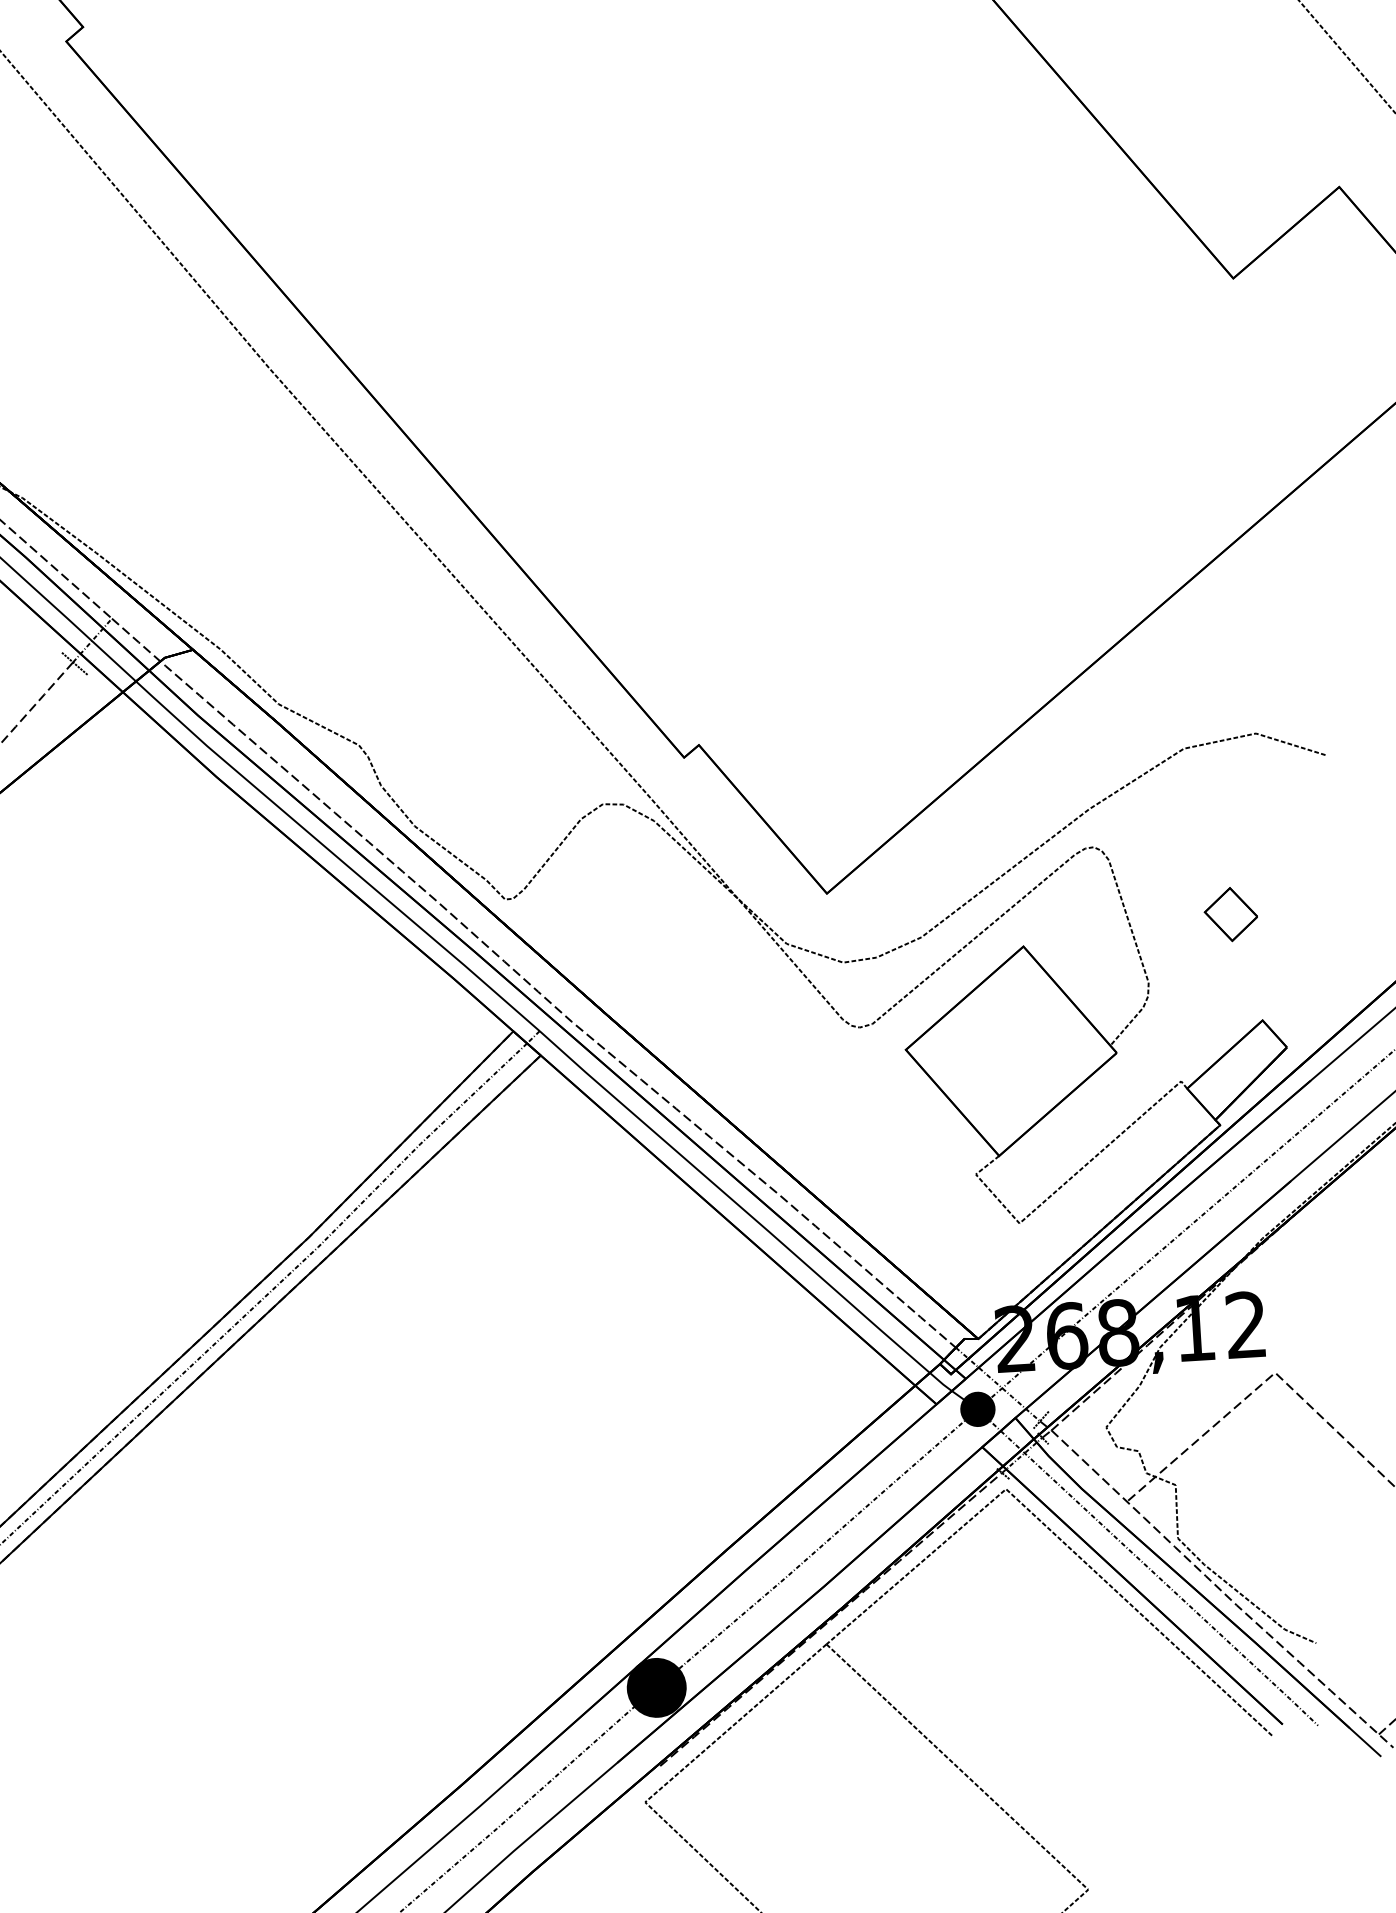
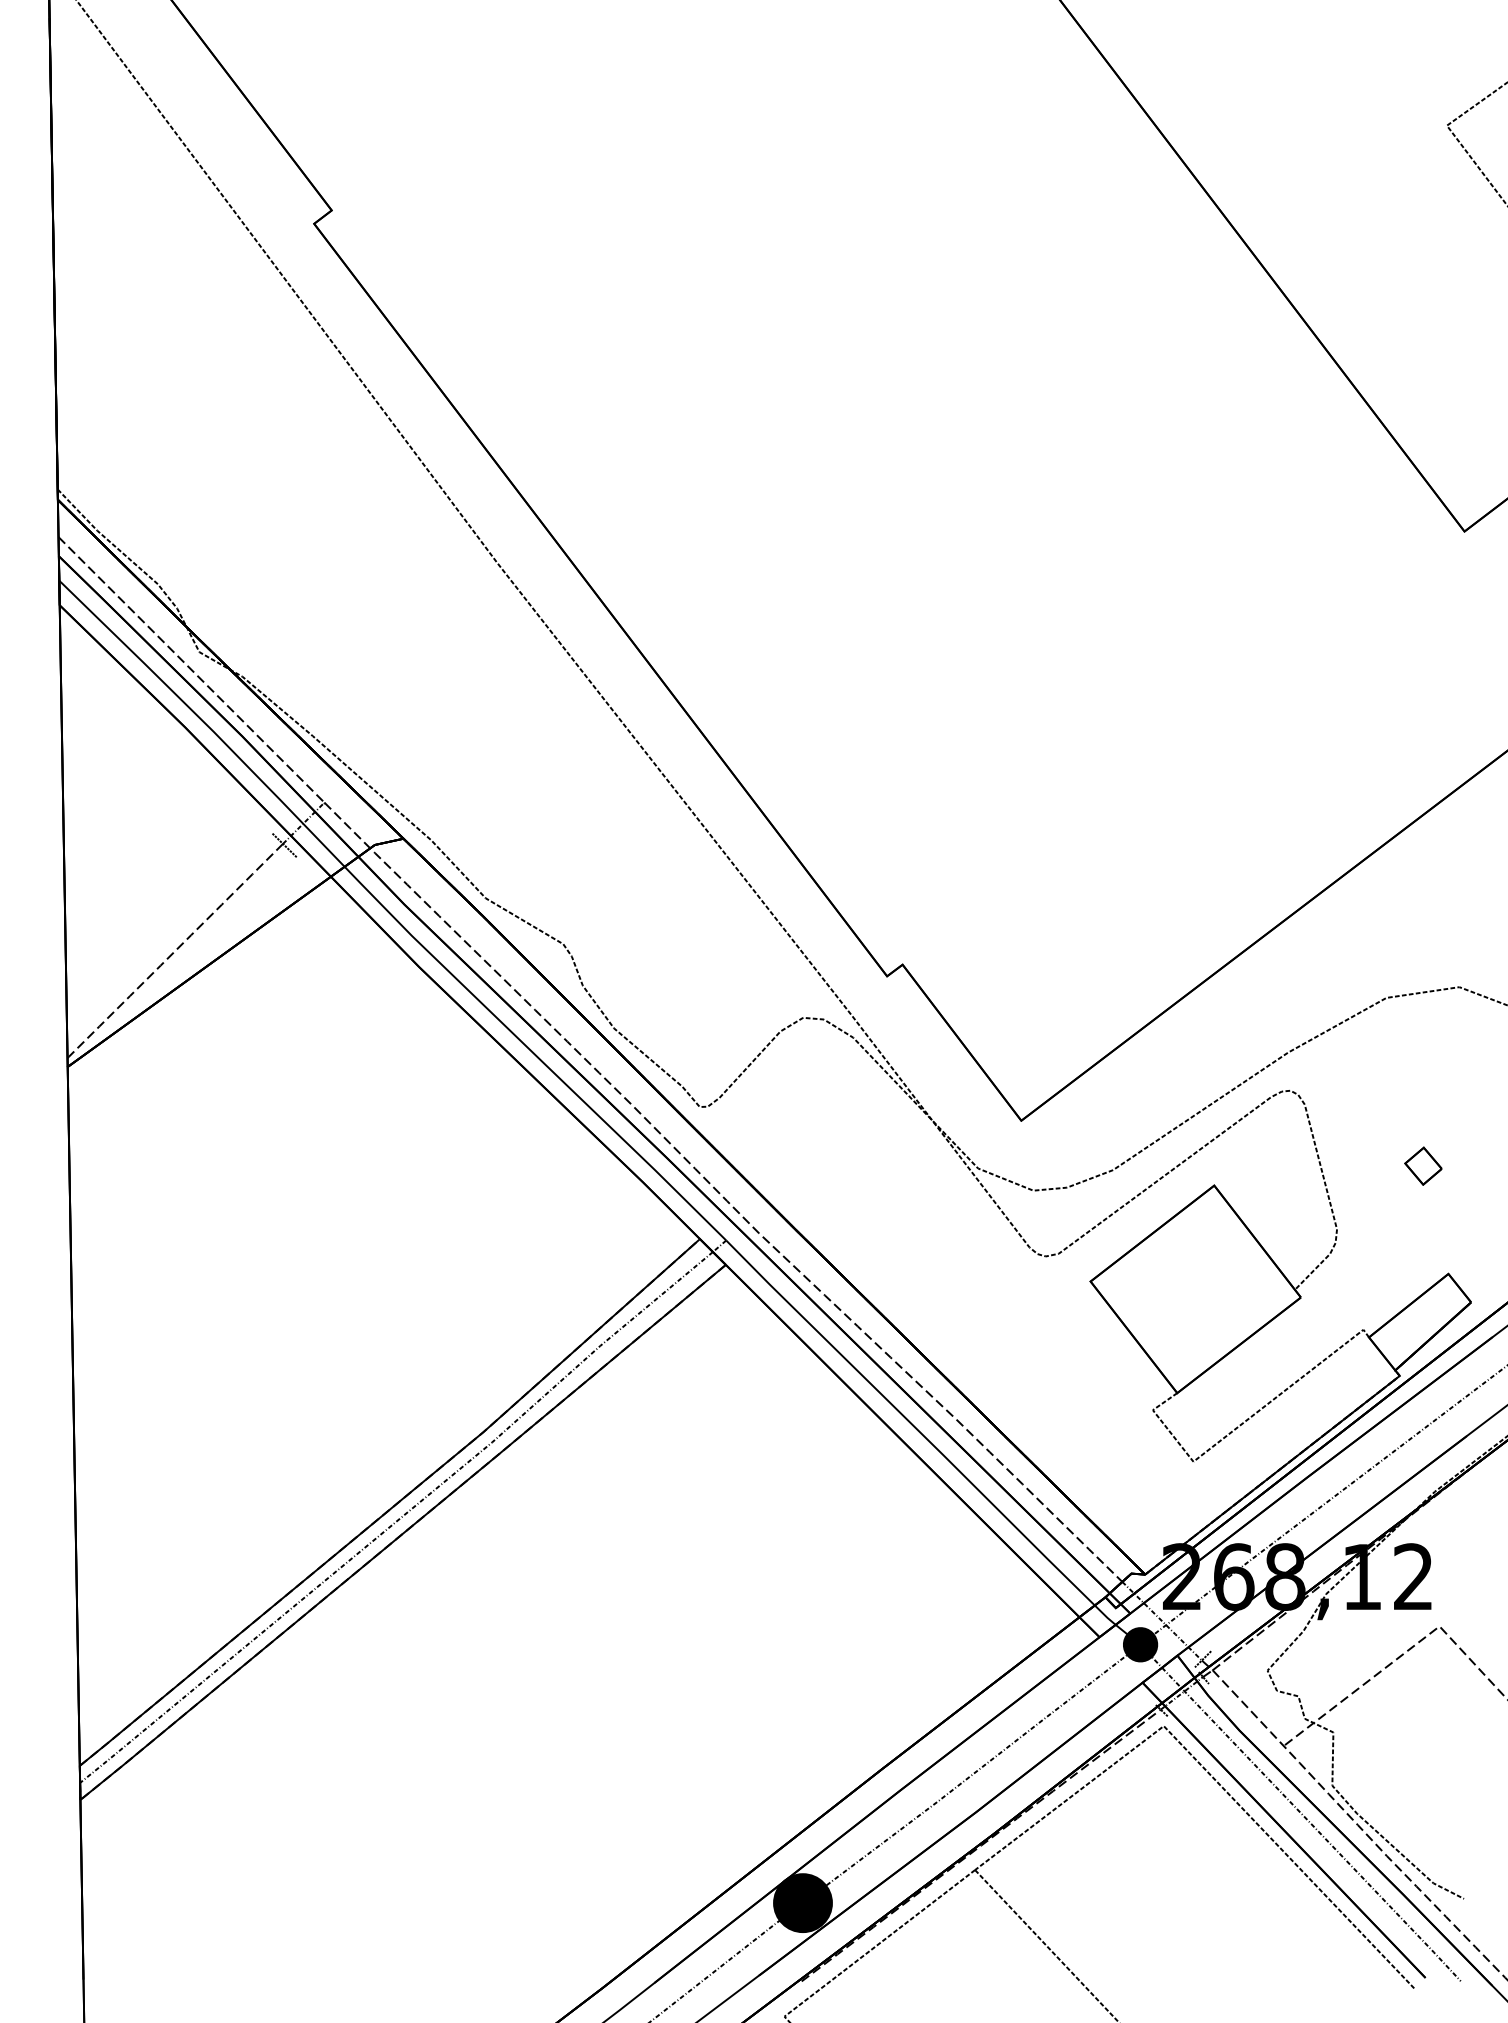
part: (1231, 913) -> (1423, 1165), size x0.7

